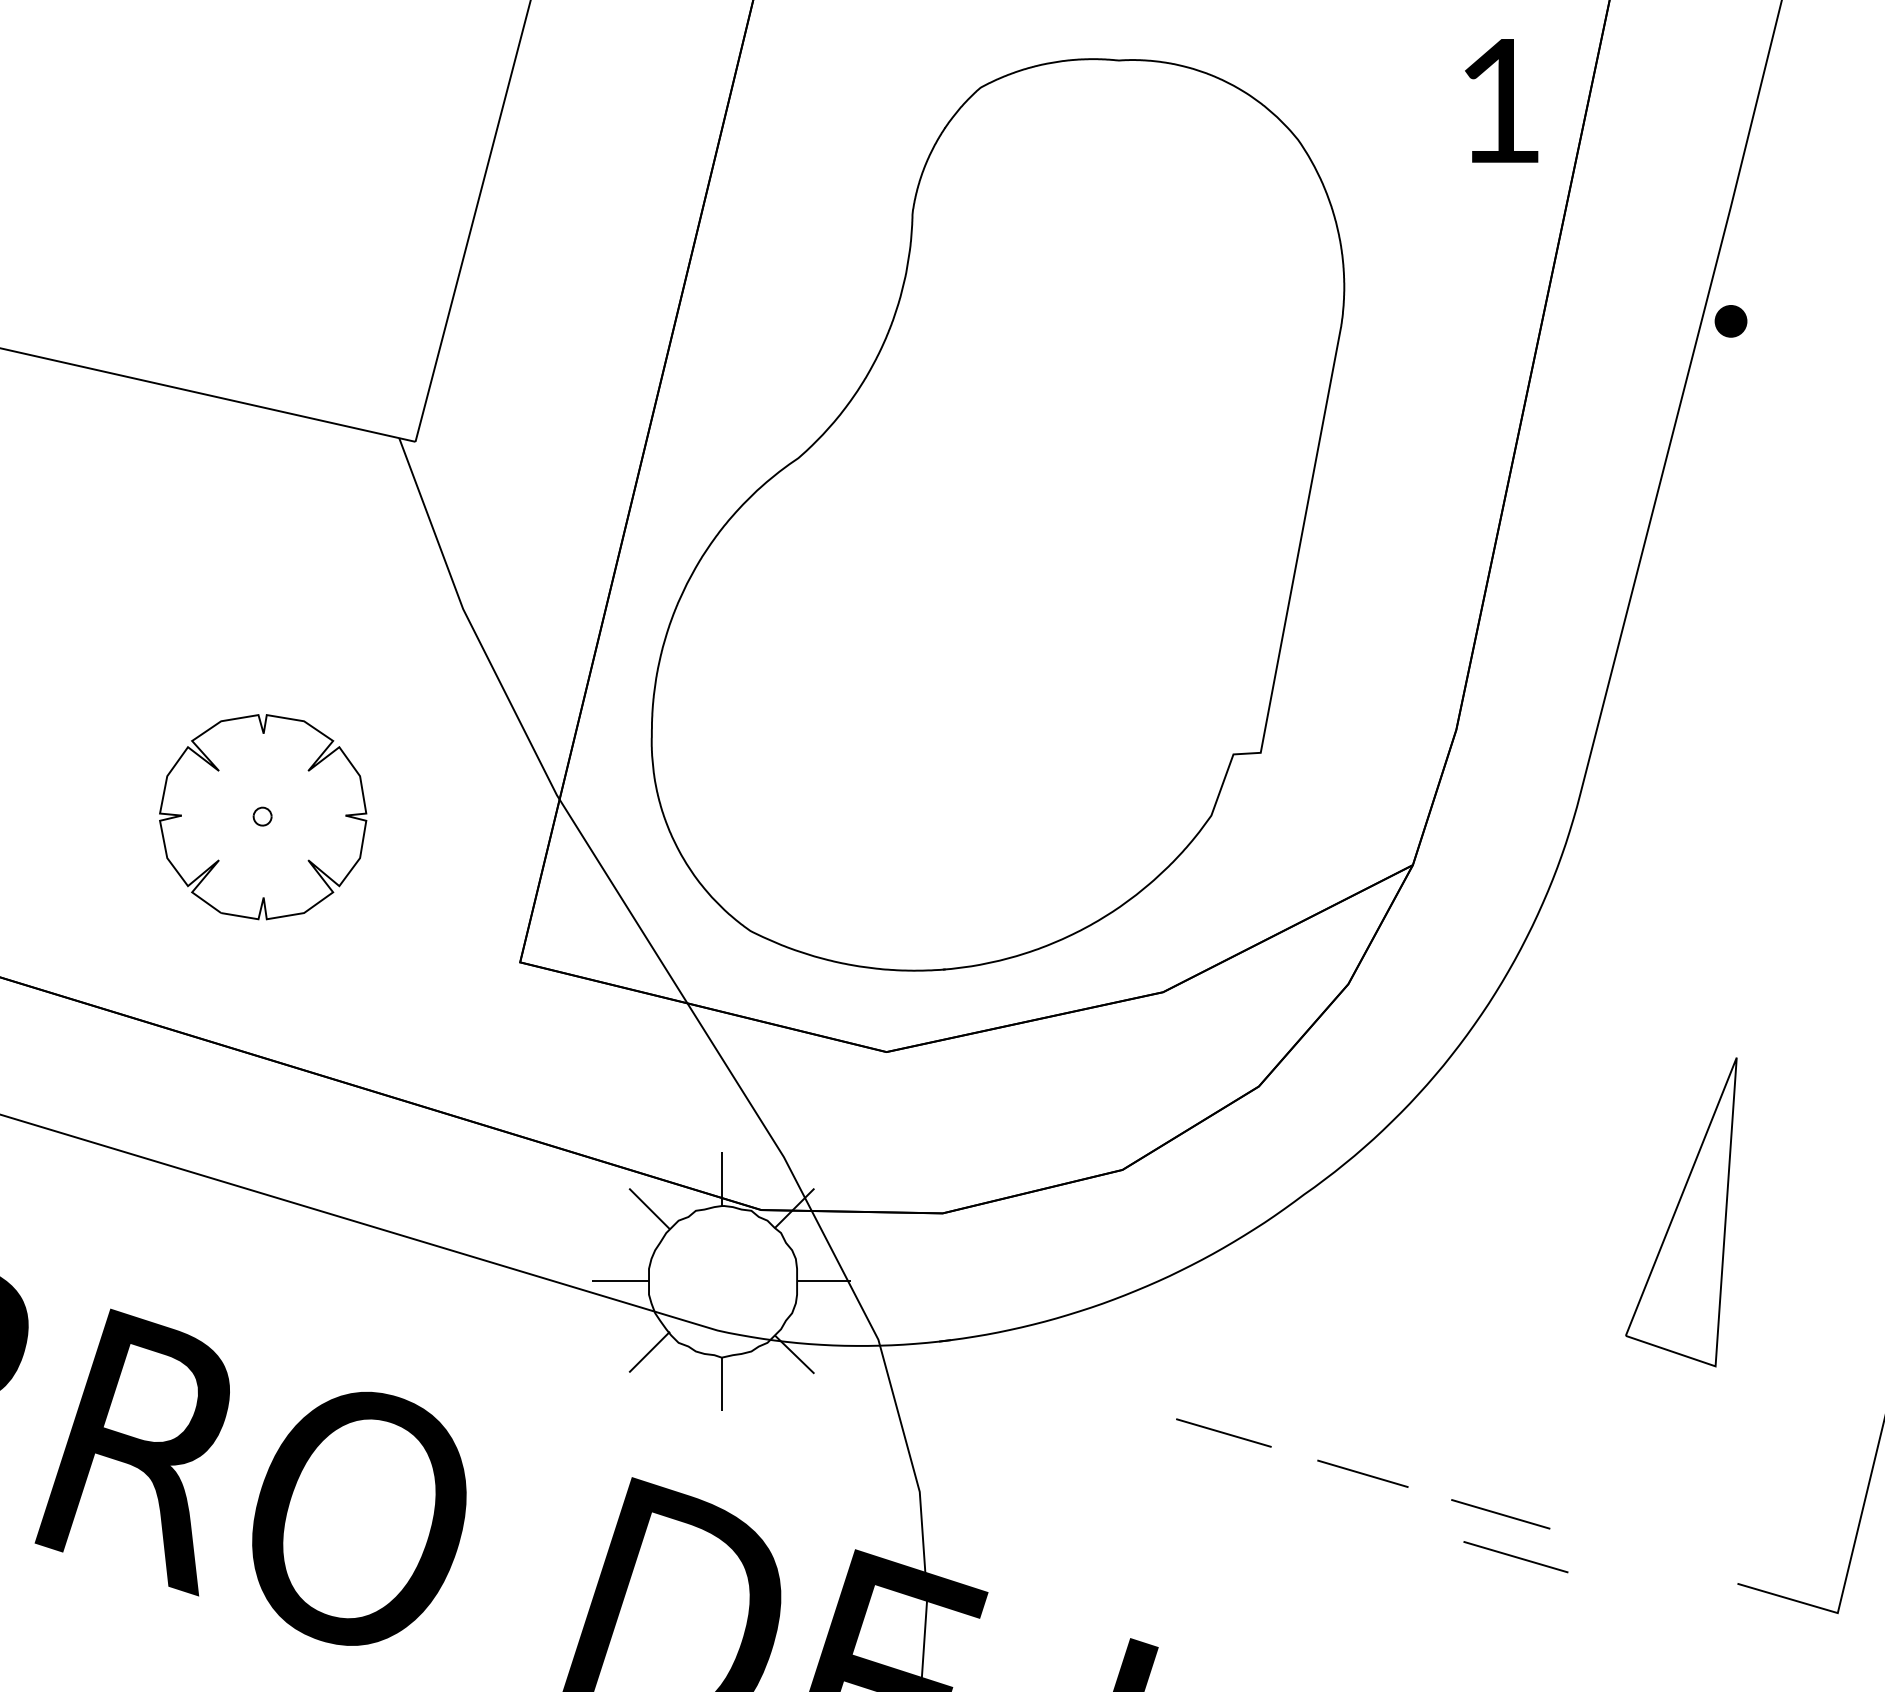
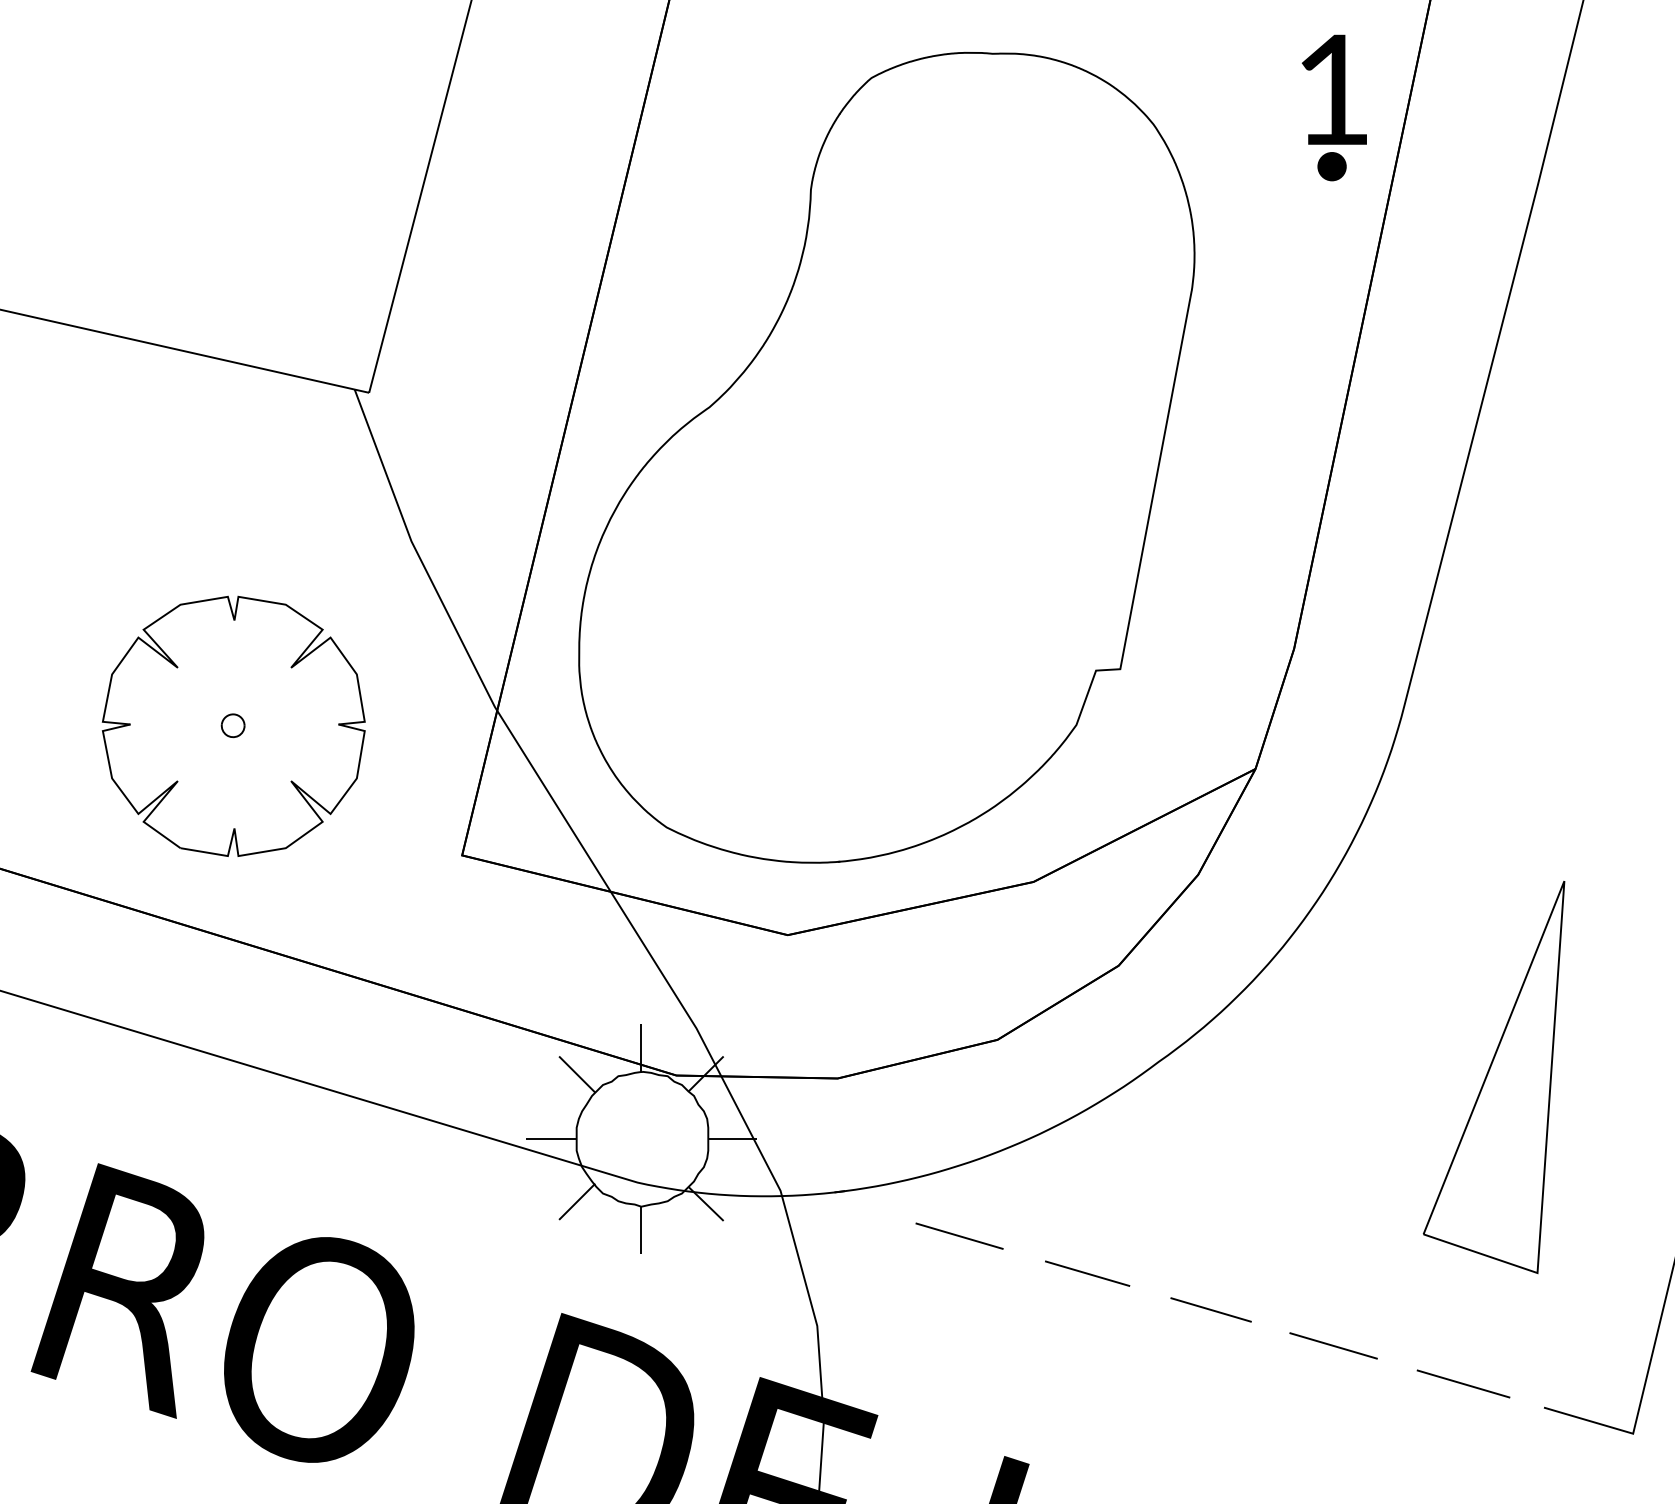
part: (1730, 321) -> (1331, 166), moved
part: (262, 816) -> (233, 725), size x1.43
part: (1681, 1212) -> (1494, 1077), size x1.43
line: (1079, 1390) -> (959, 1235), added
line: (1515, 1557) -> (1463, 1384), moved

